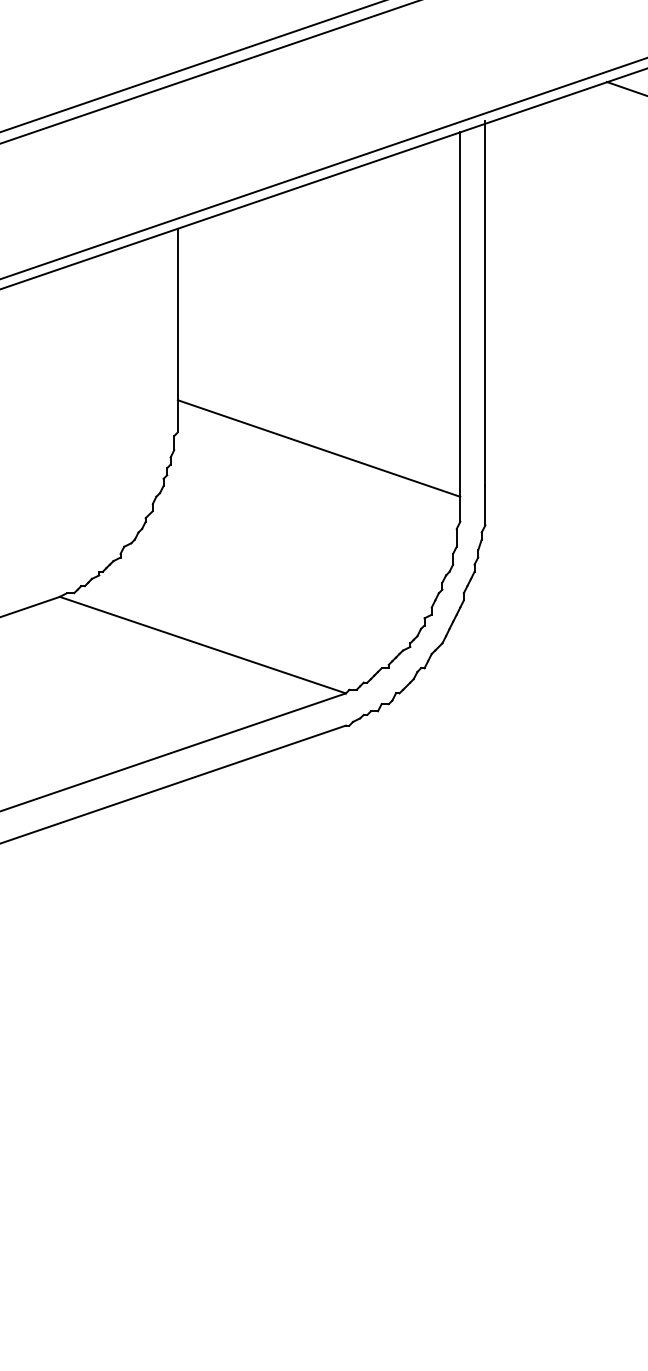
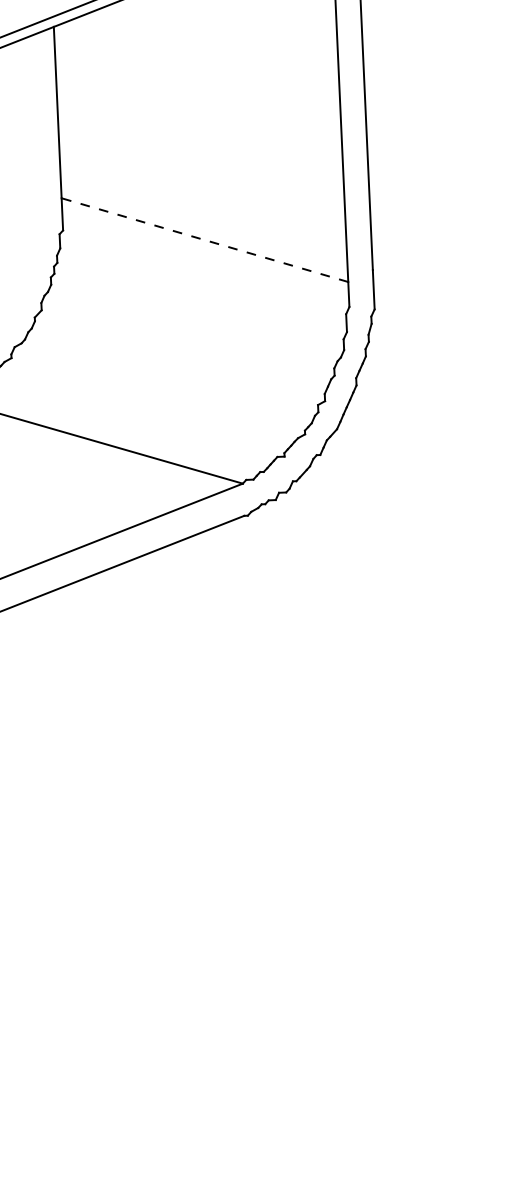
line: (318, 448) -> (204, 240), solid -> dashed

